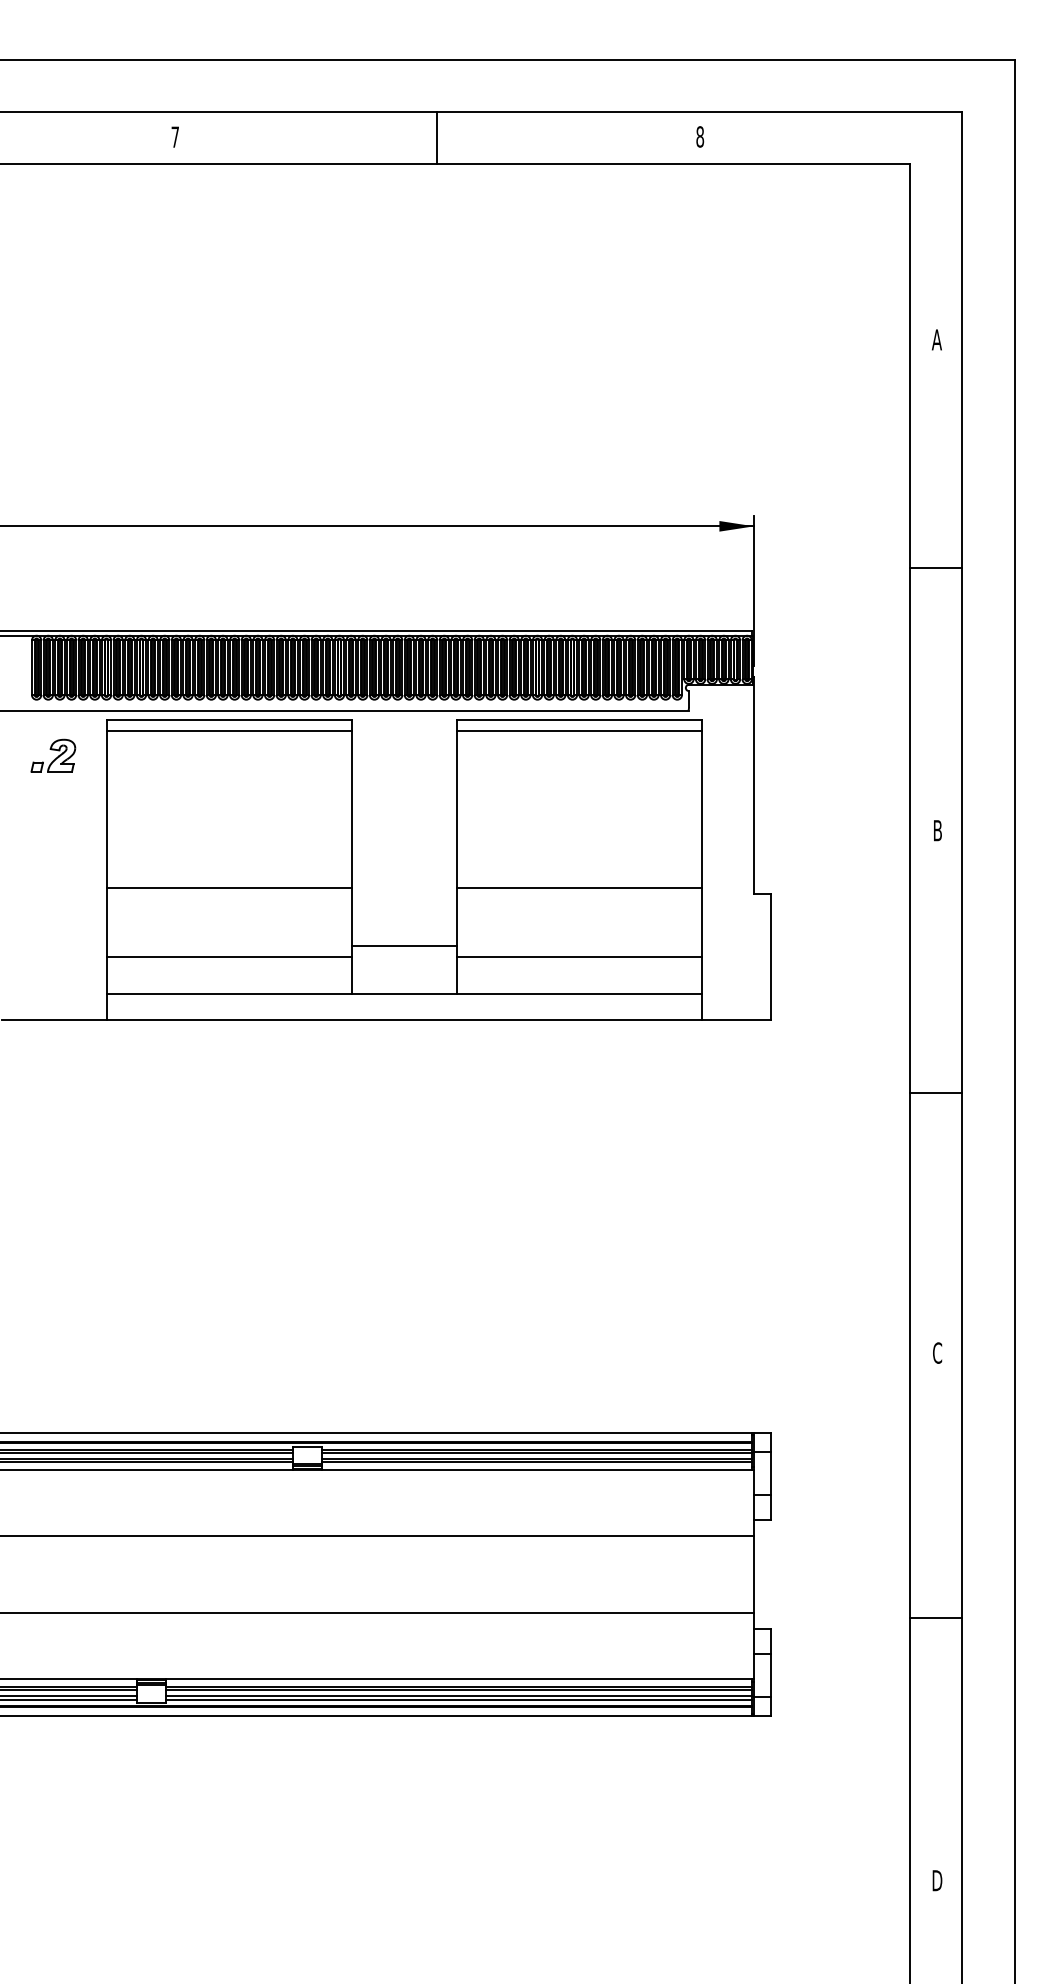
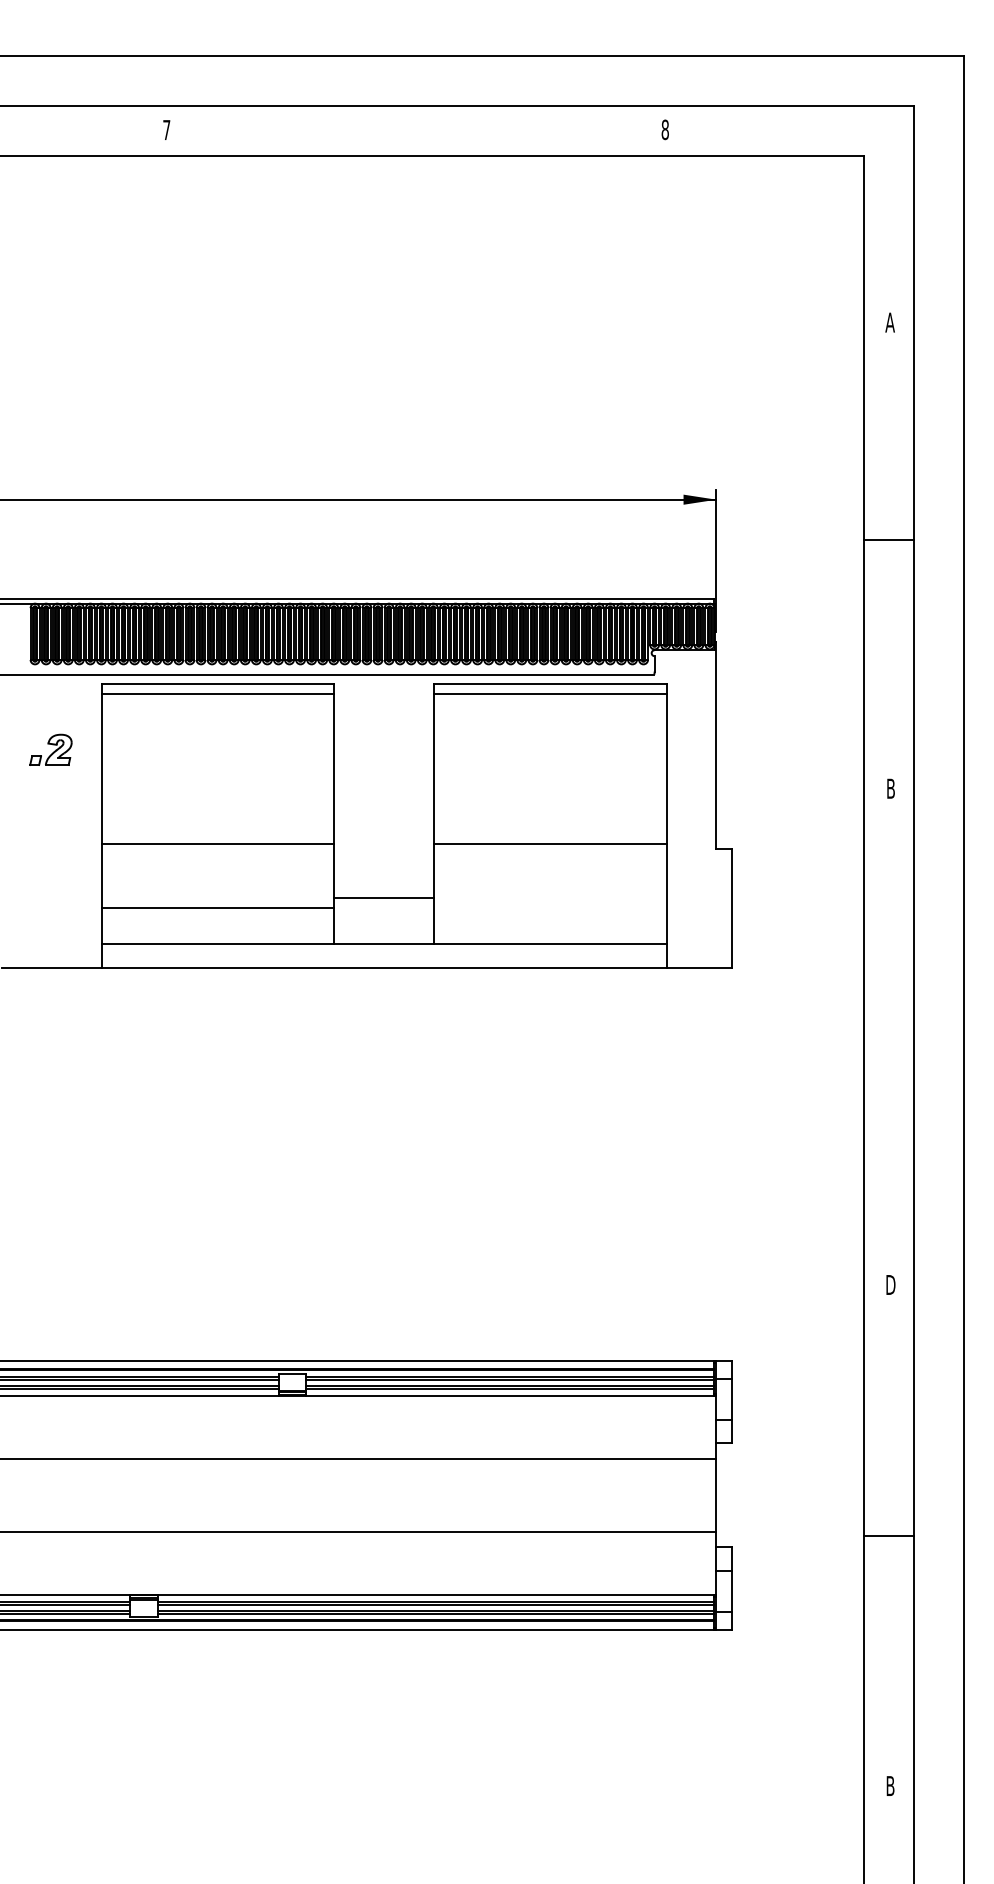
line: (437, 137) -> (415, 130), removed
part: (53, 755) -> (51, 749), moved
line: (578, 956) -> (549, 908), removed
line: (935, 1093) -> (888, 1038), removed
text: (937, 1352) -> (890, 1284), C -> D
text: (937, 1880) -> (890, 1785), D -> B

